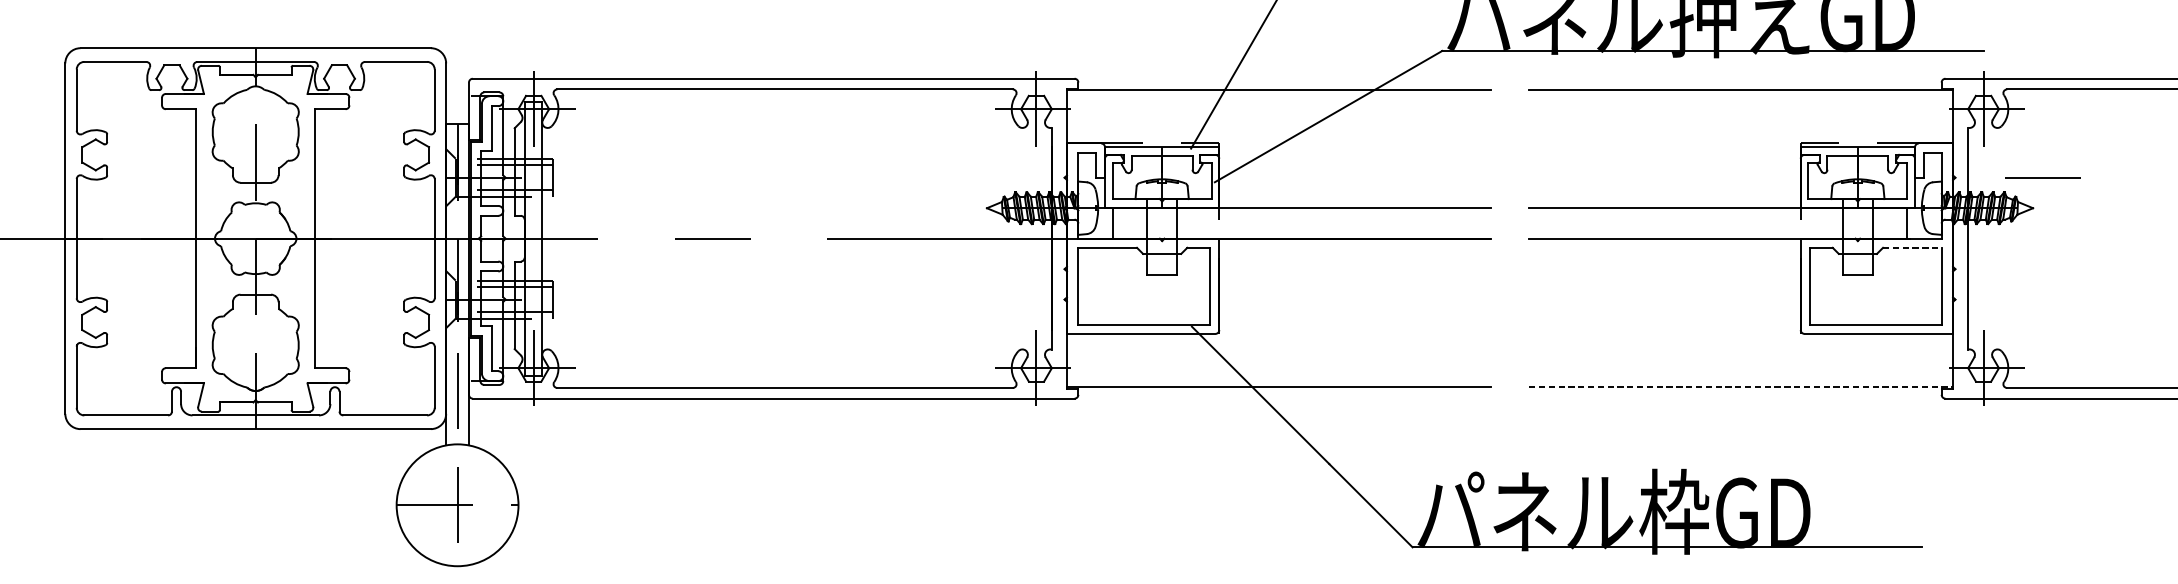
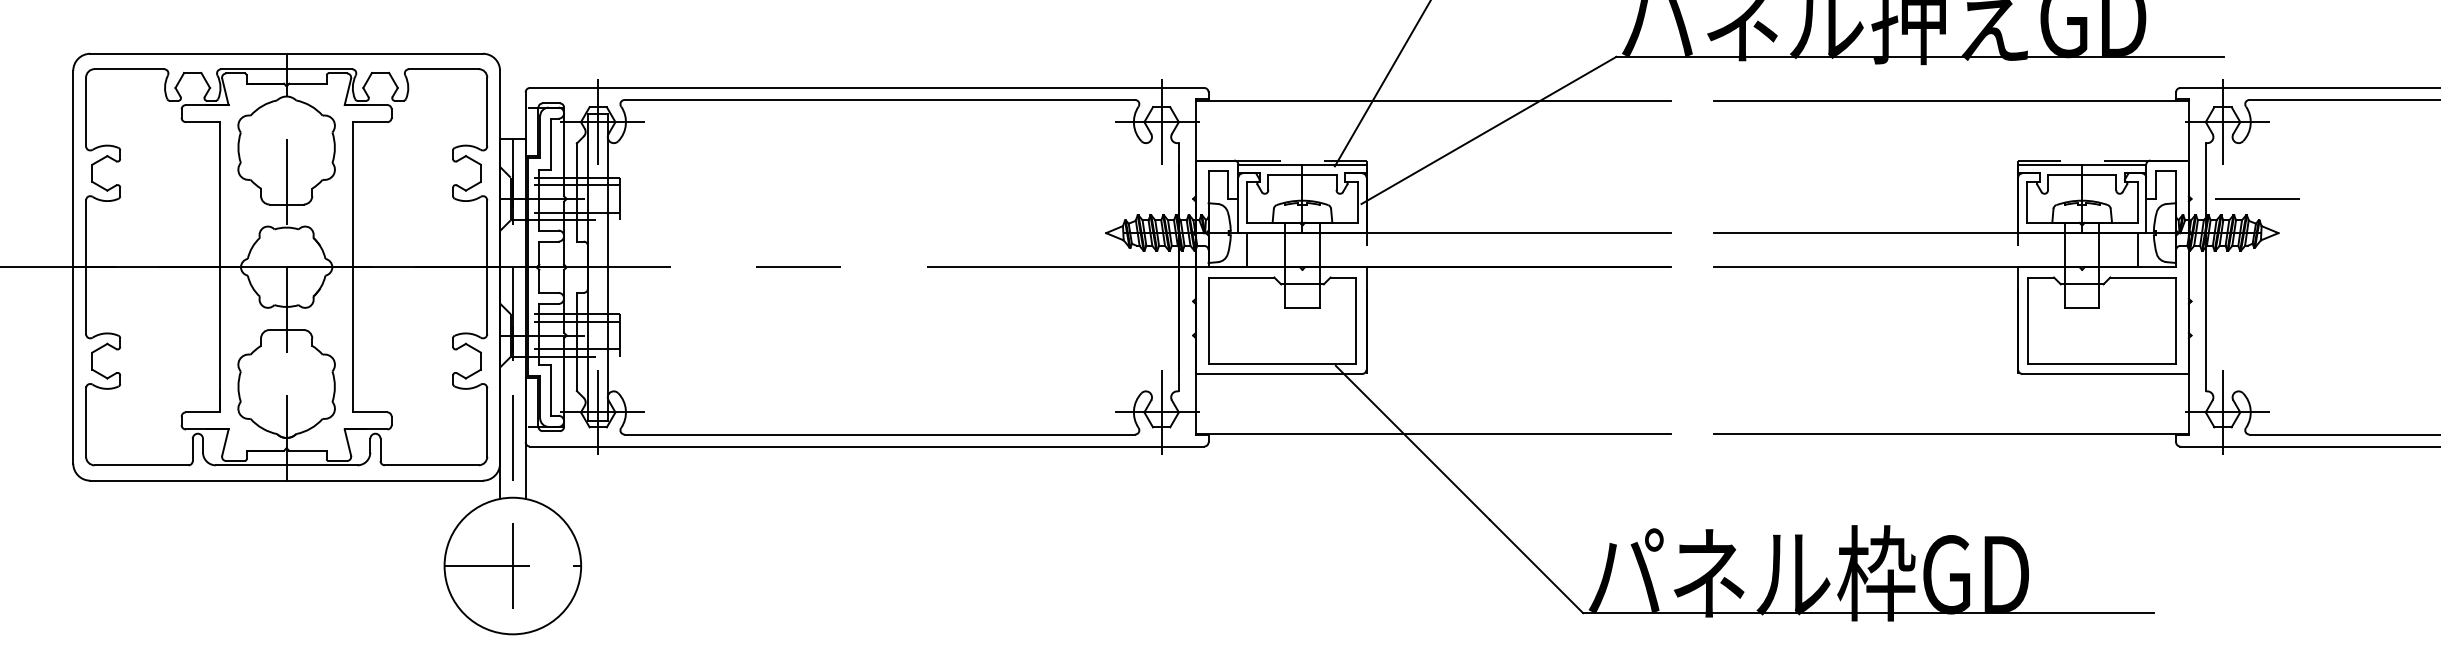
line: (2042, 177) -> (2257, 198), moved
line: (1912, 247) -> (2143, 277), dashed -> solid
line: (1741, 387) -> (1951, 433), dashed -> solid

